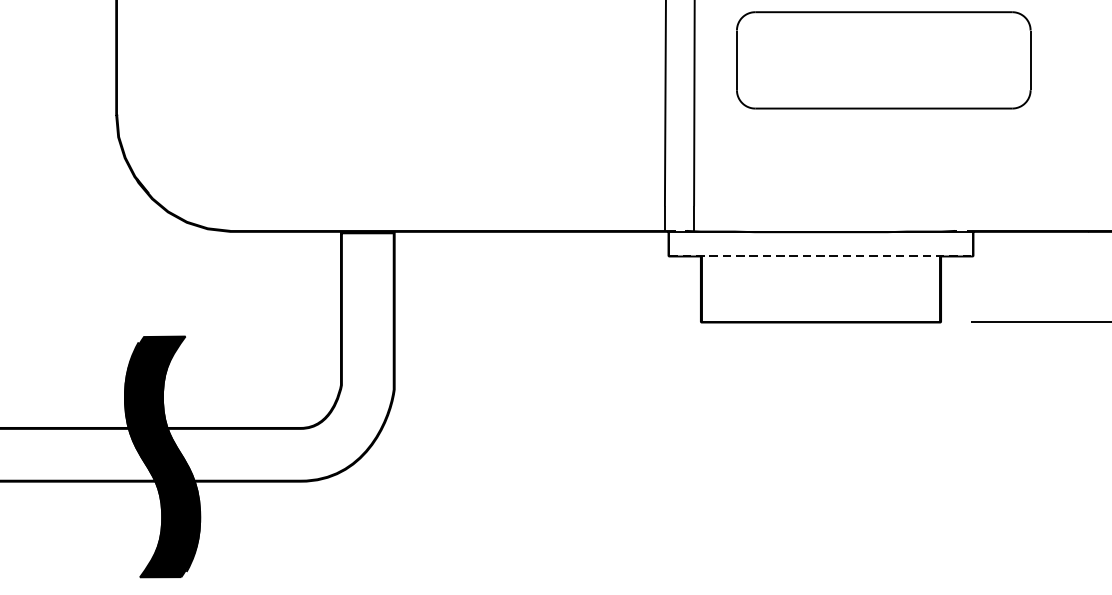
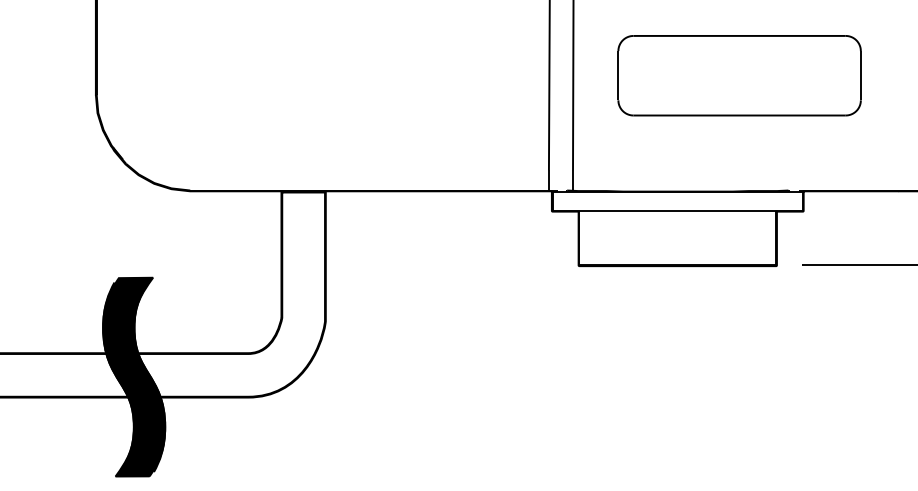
part: (883, 60) -> (739, 75), moved
line: (821, 255) -> (678, 210), dashed -> solid

